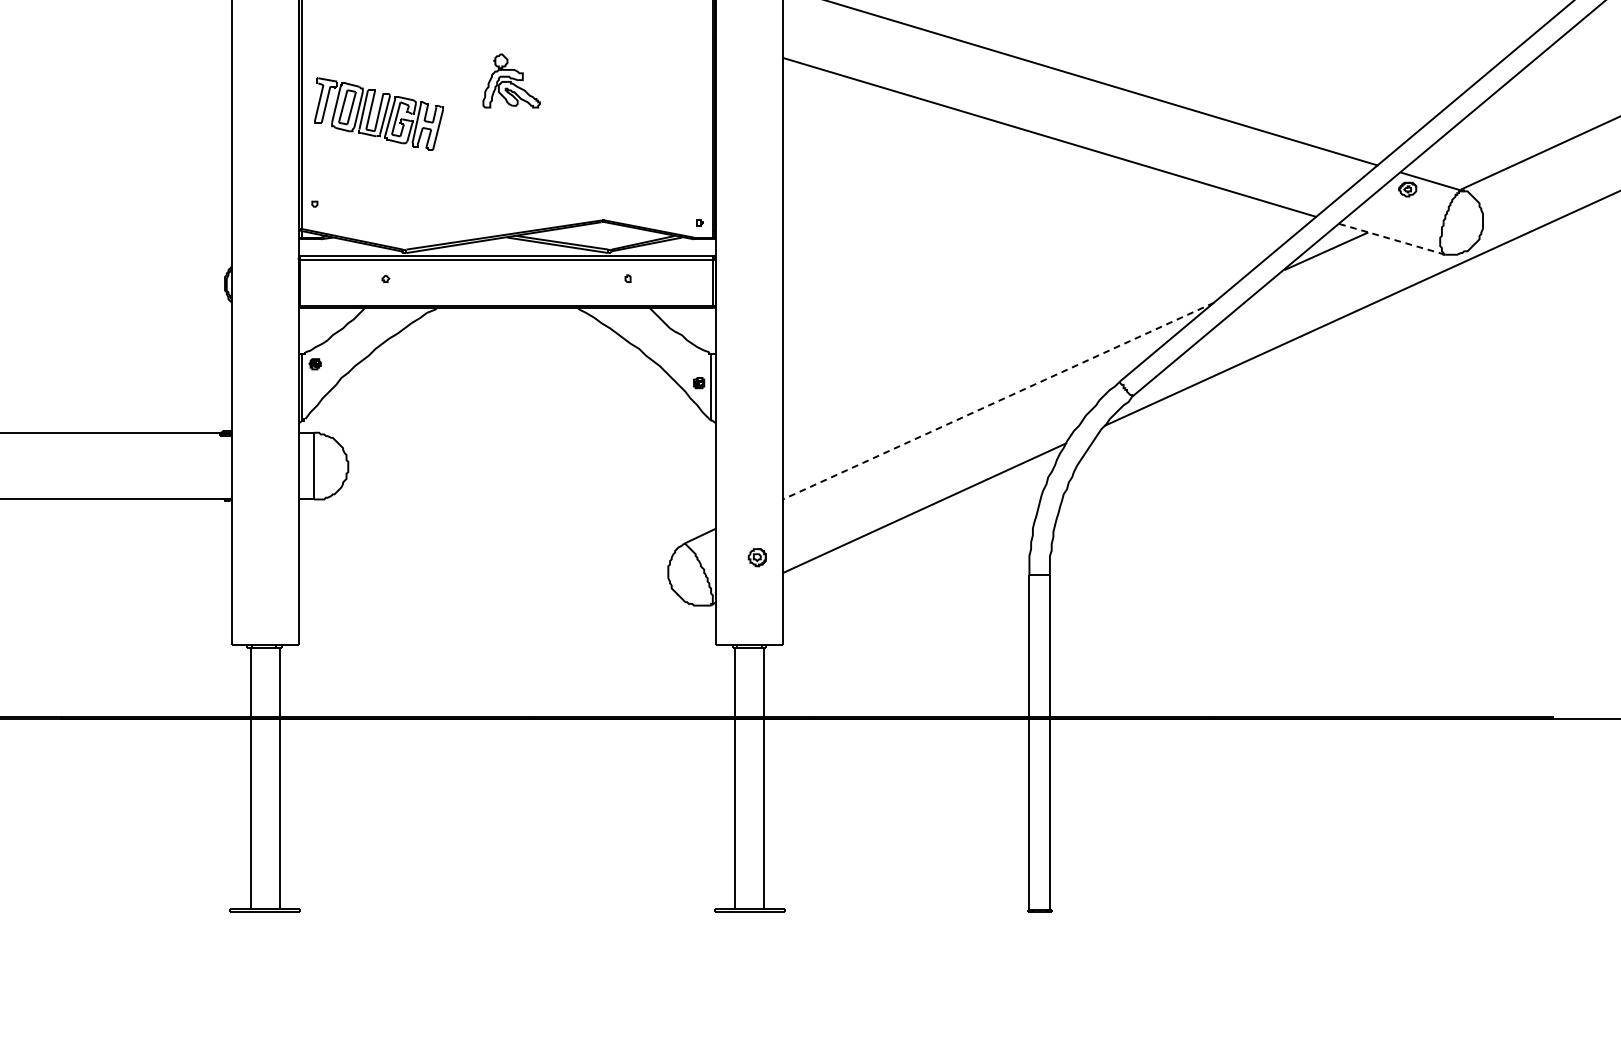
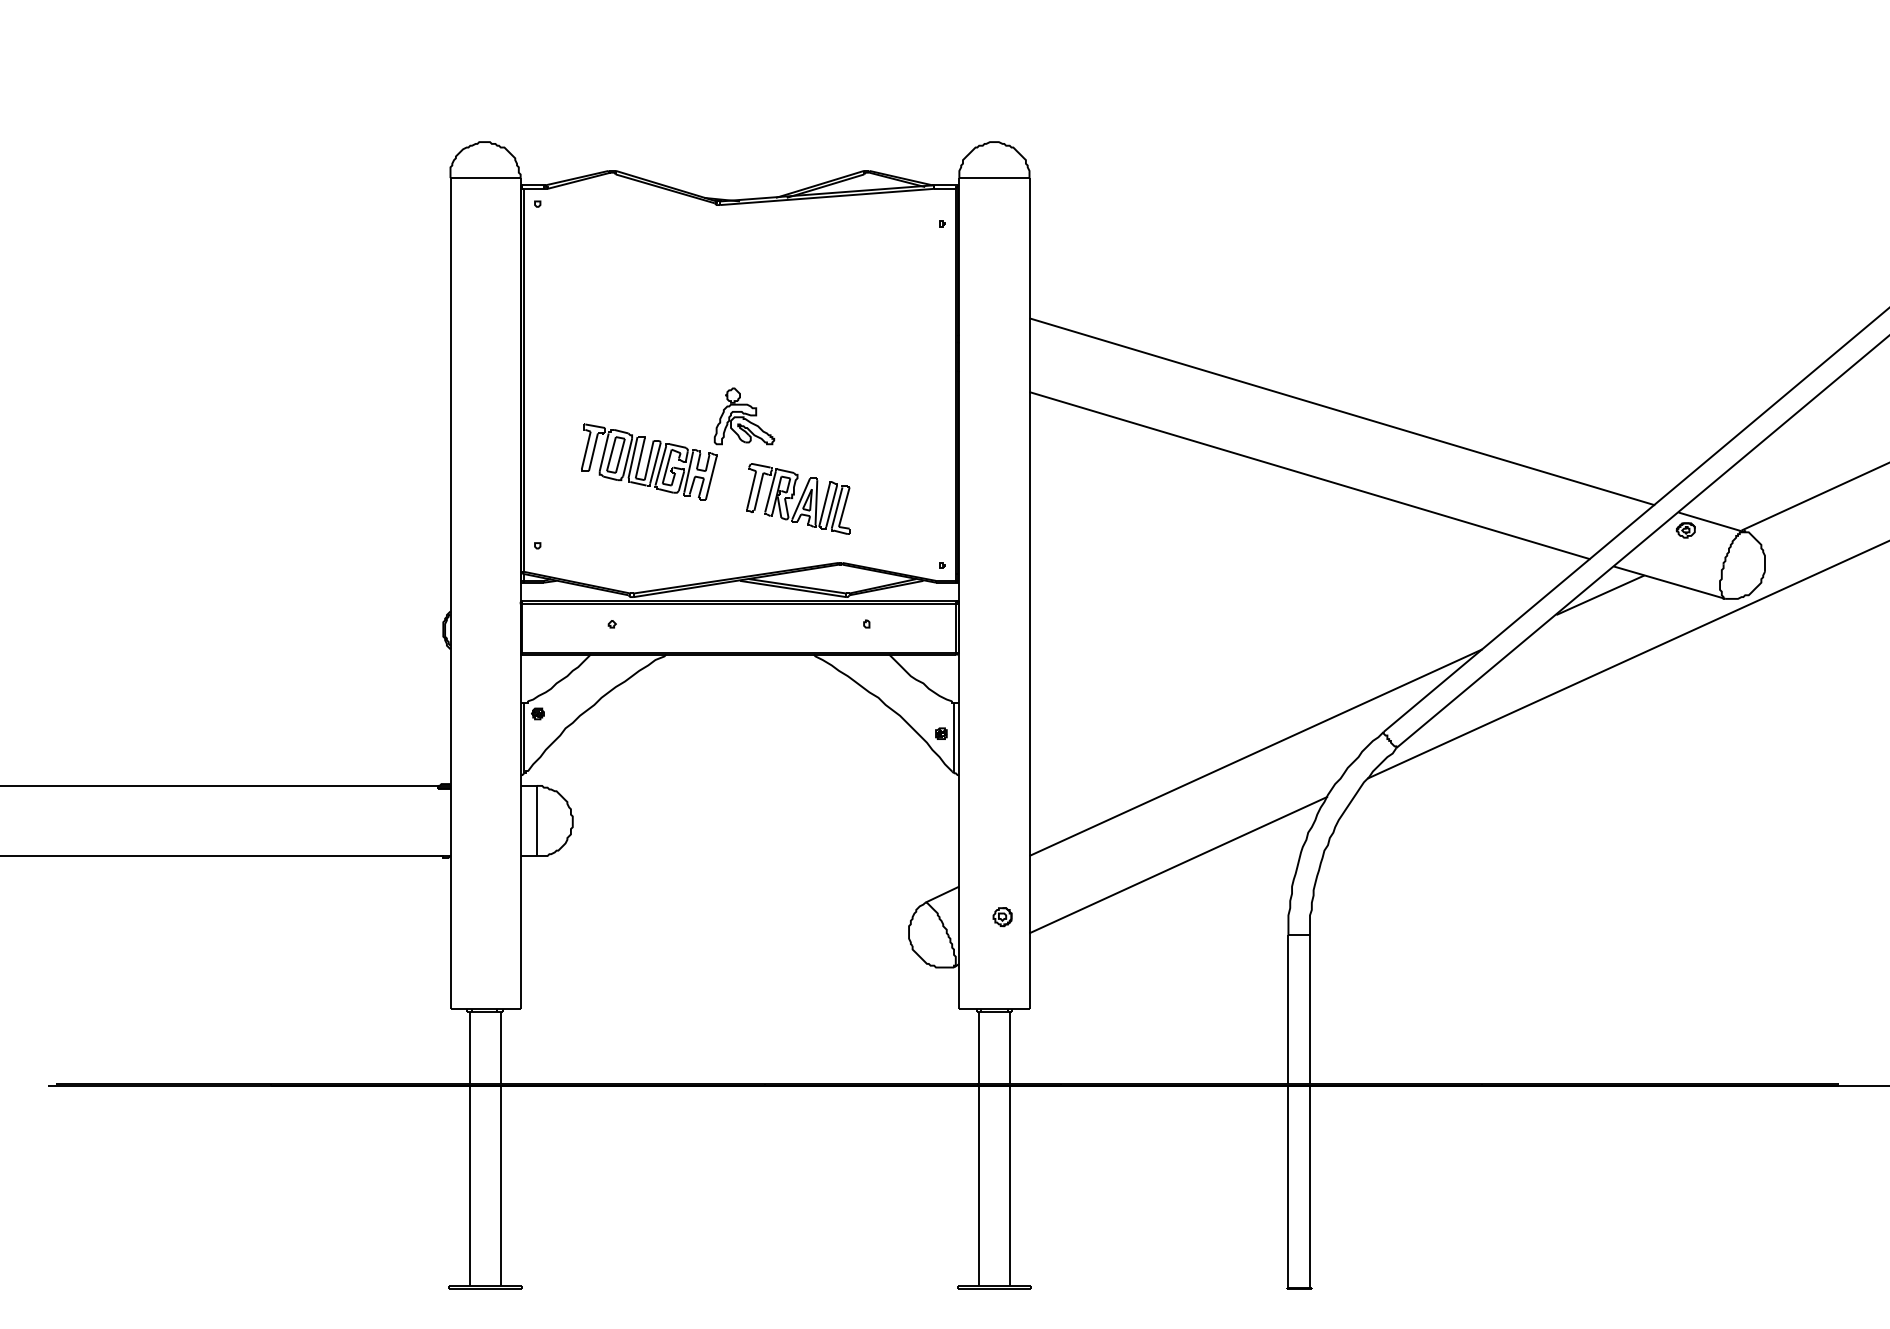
part: (379, 113) -> (649, 461), moved
part: (563, 159) -> (798, 498), added
line: (1393, 239) -> (1670, 582), dashed -> solid
line: (998, 400) -> (1255, 752), dashed -> solid

